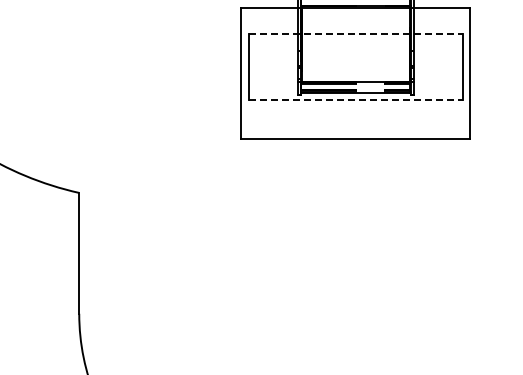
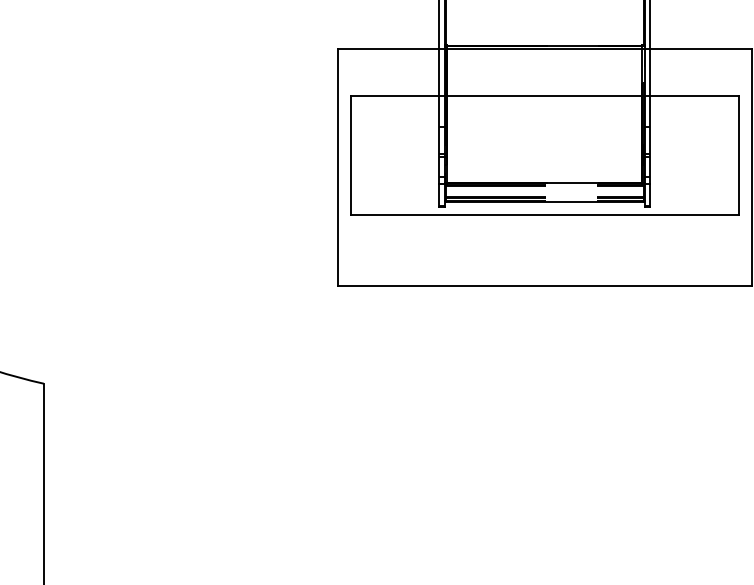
line: (355, 34) -> (544, 96), dashed -> solid
line: (355, 99) -> (544, 214), dashed -> solid

